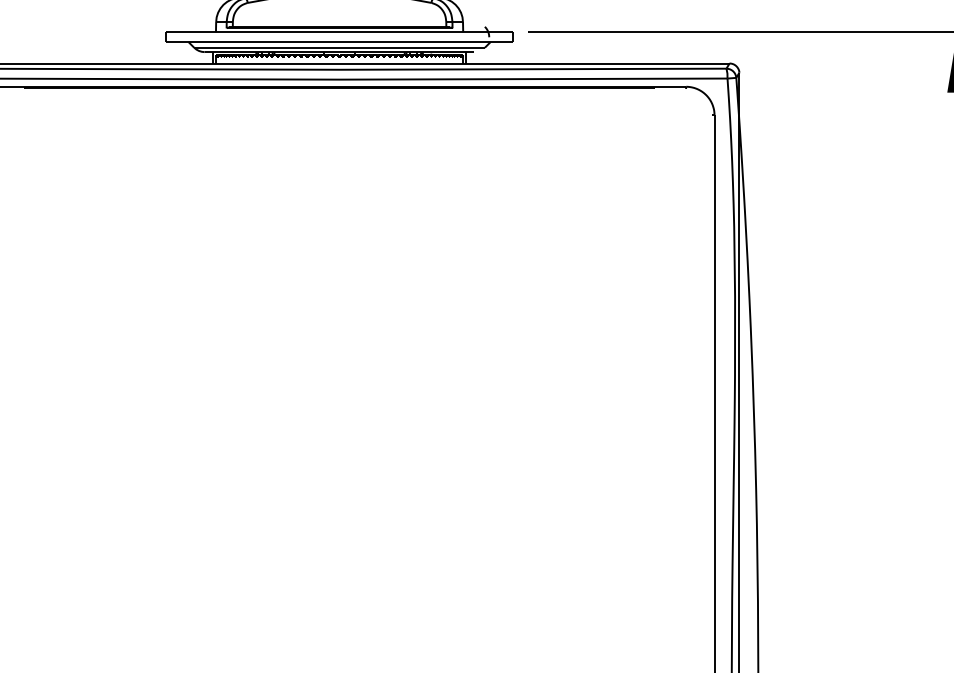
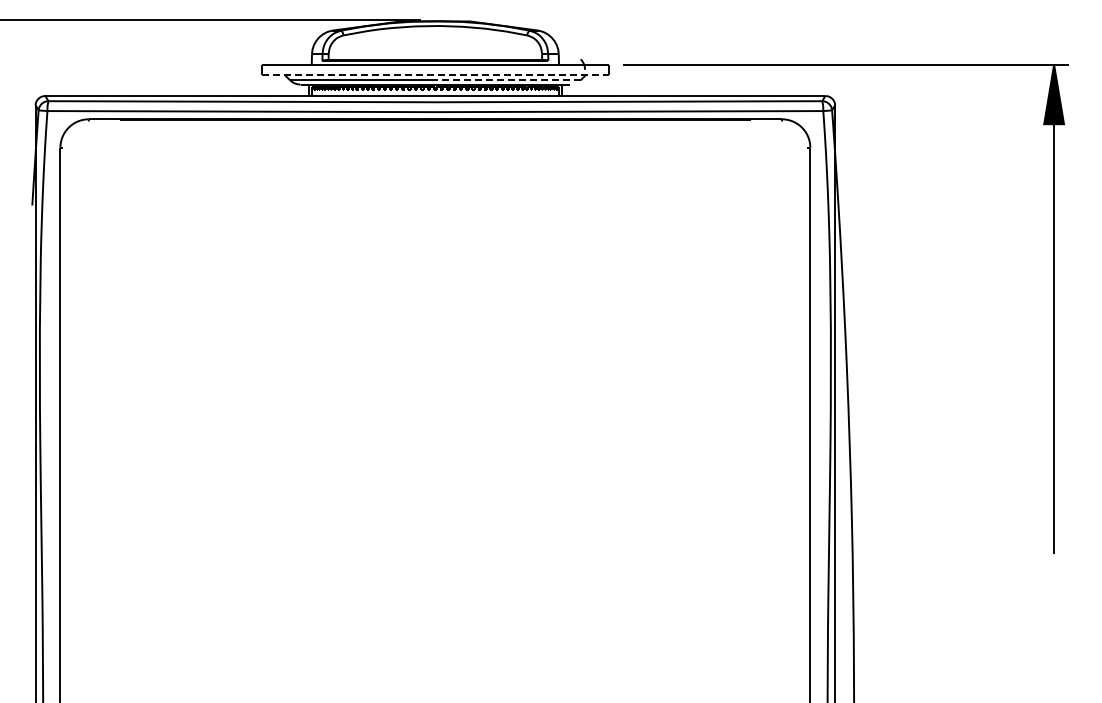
line: (339, 41) -> (435, 74), solid -> dashed
line: (412, 47) -> (508, 80), solid -> dashed

